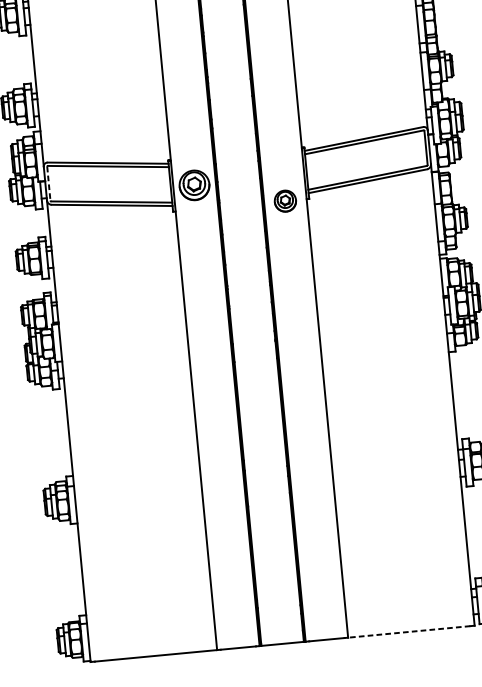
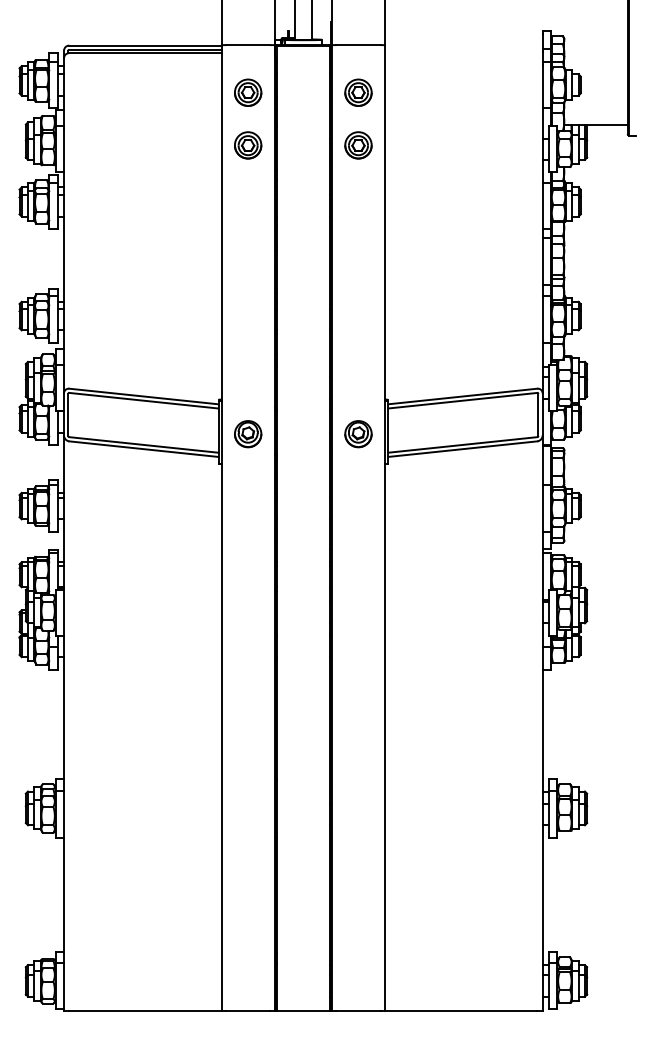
line: (49, 184) -> (68, 415), dashed -> solid
part: (194, 185) -> (248, 434), size x0.71
part: (285, 201) -> (358, 434), moved
line: (408, 631) -> (460, 1010), dashed -> solid

